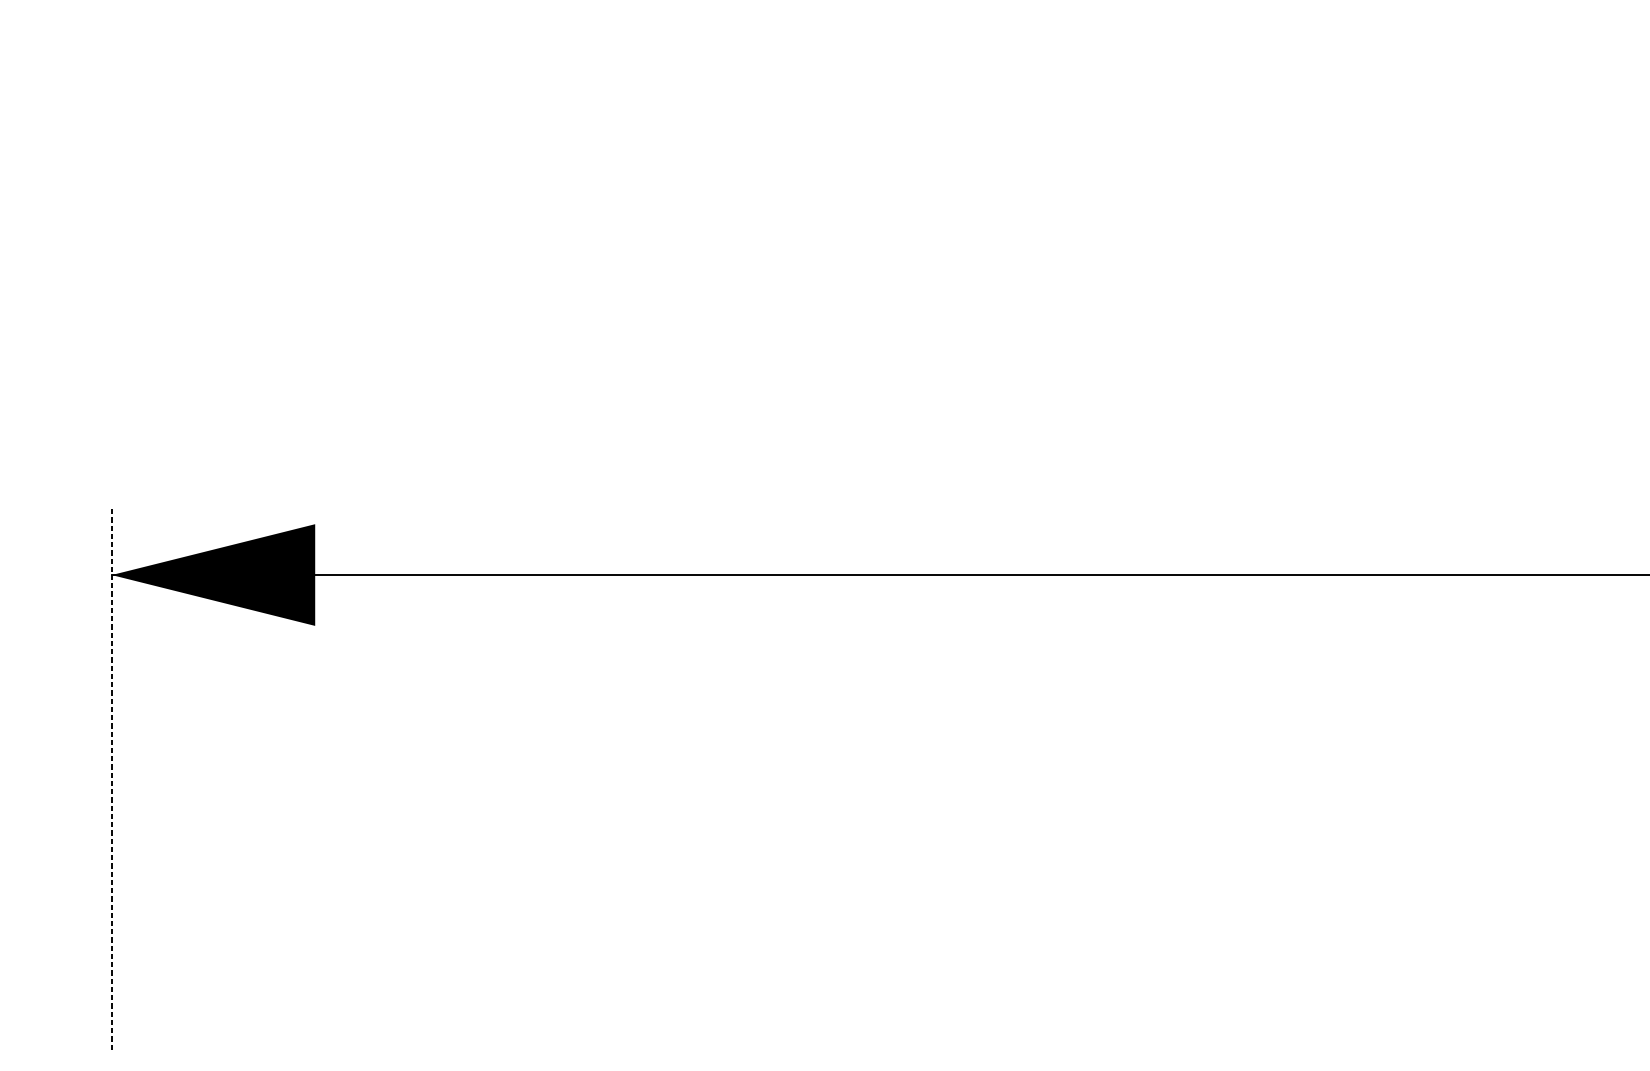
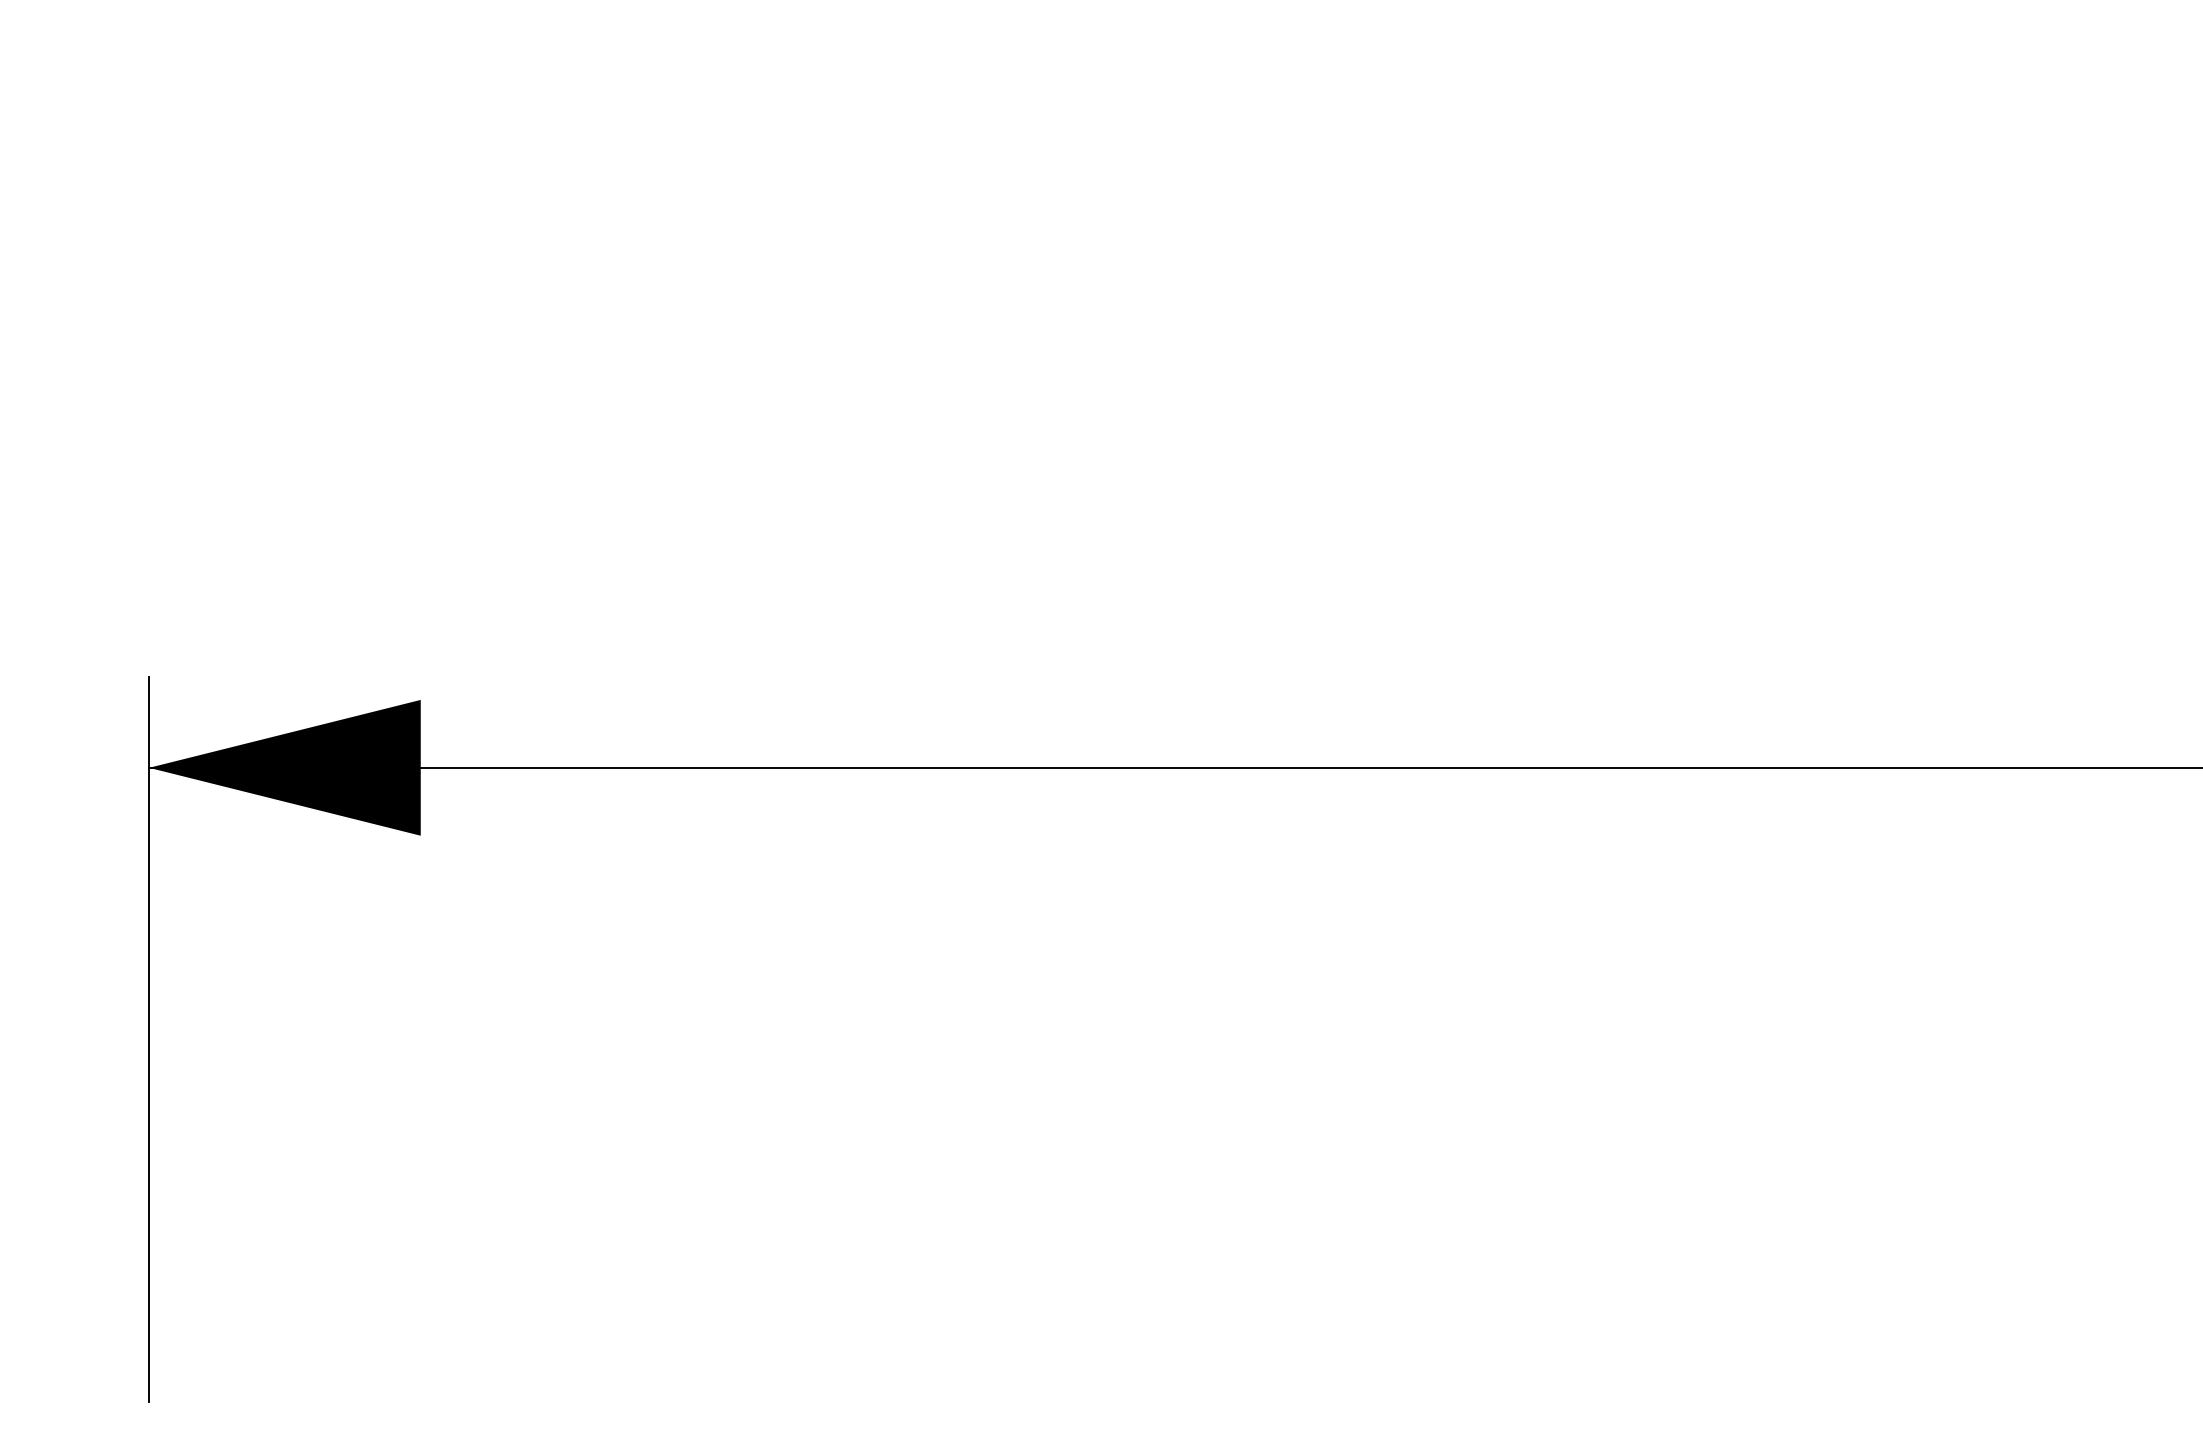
line: (112, 778) -> (149, 1039), dashed -> solid

